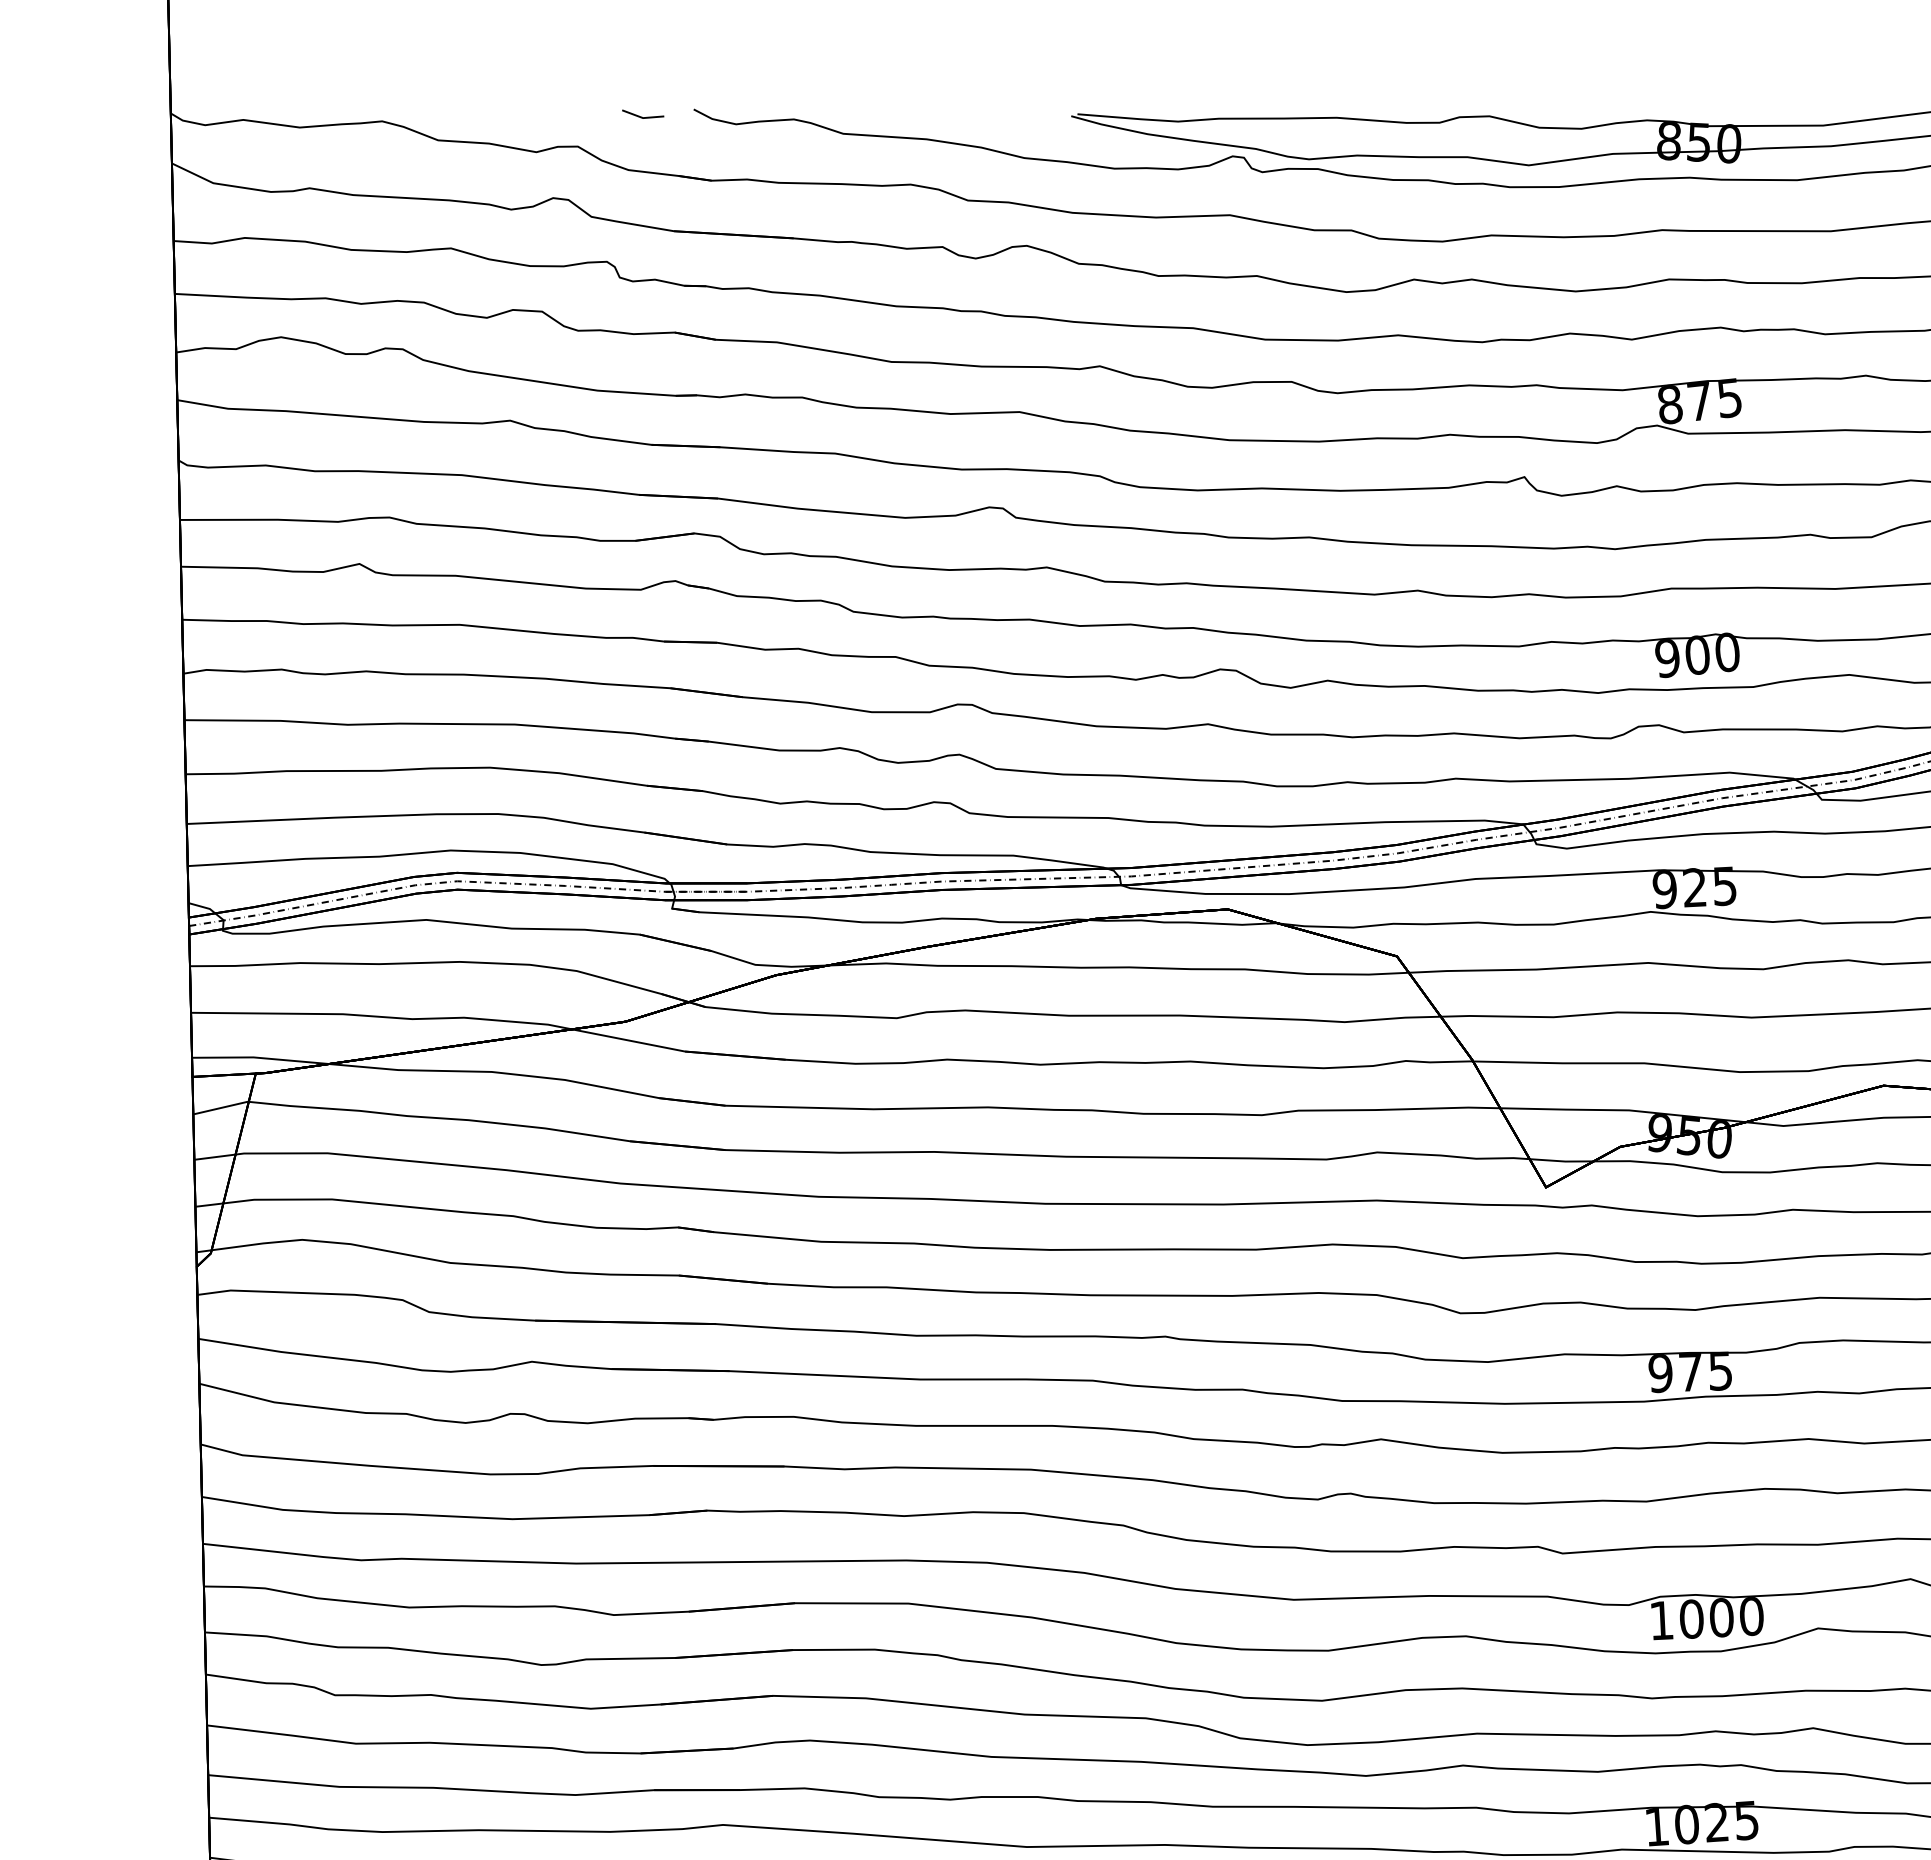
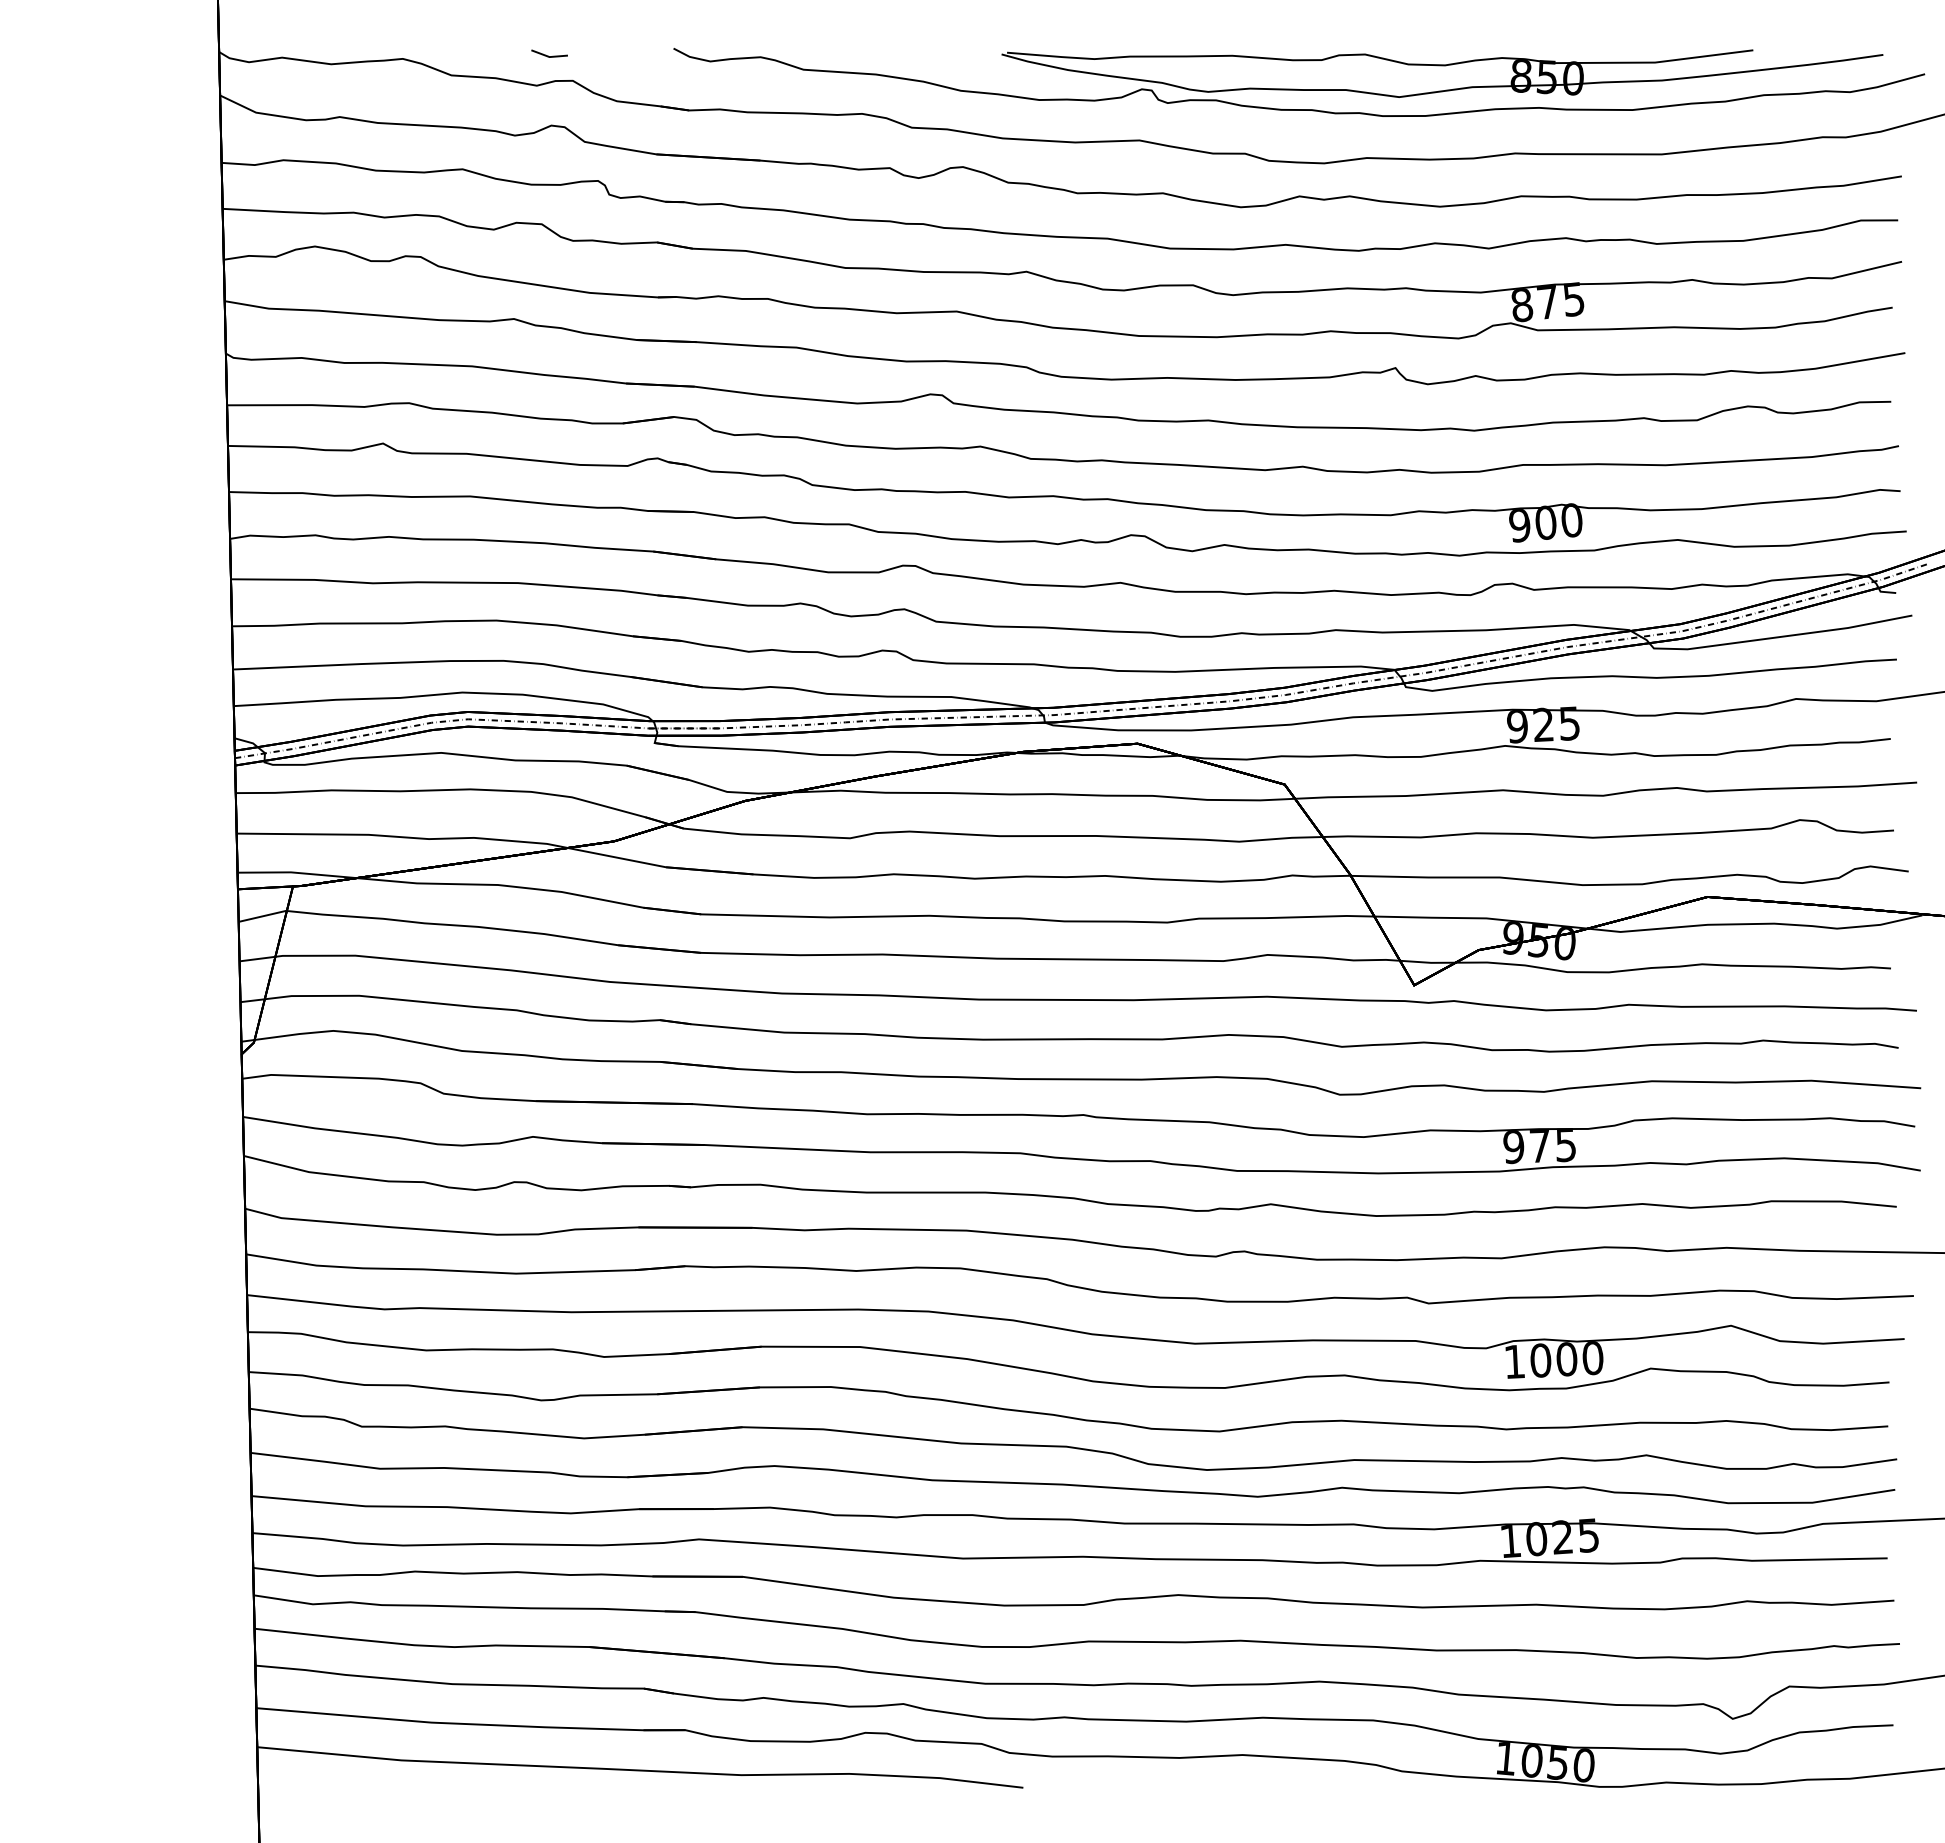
line: (641, 116) -> (548, 55), moved

